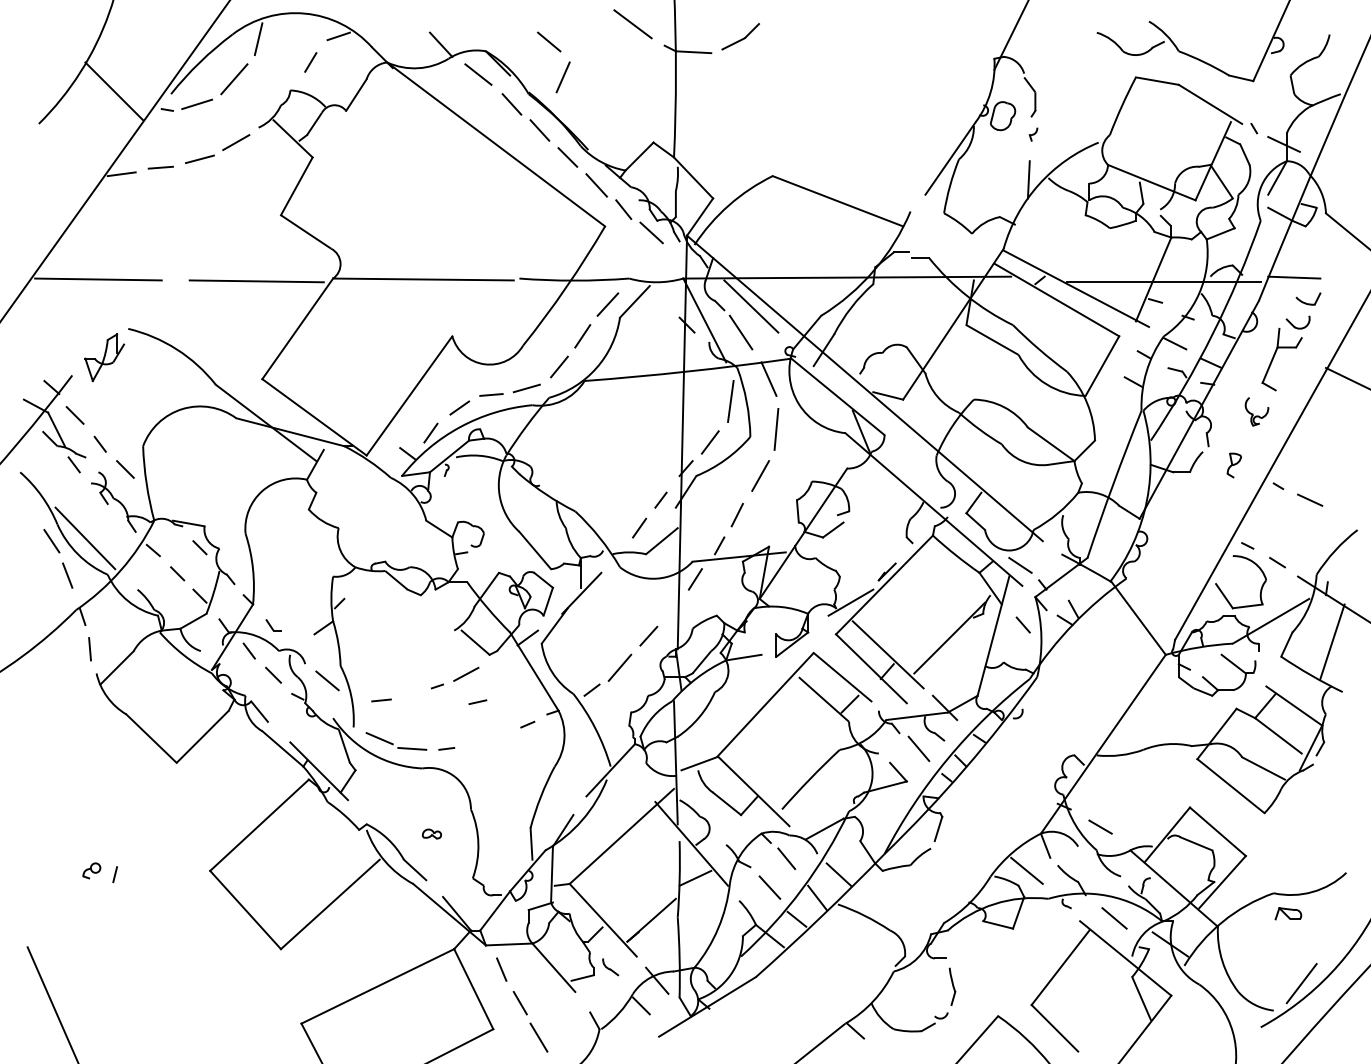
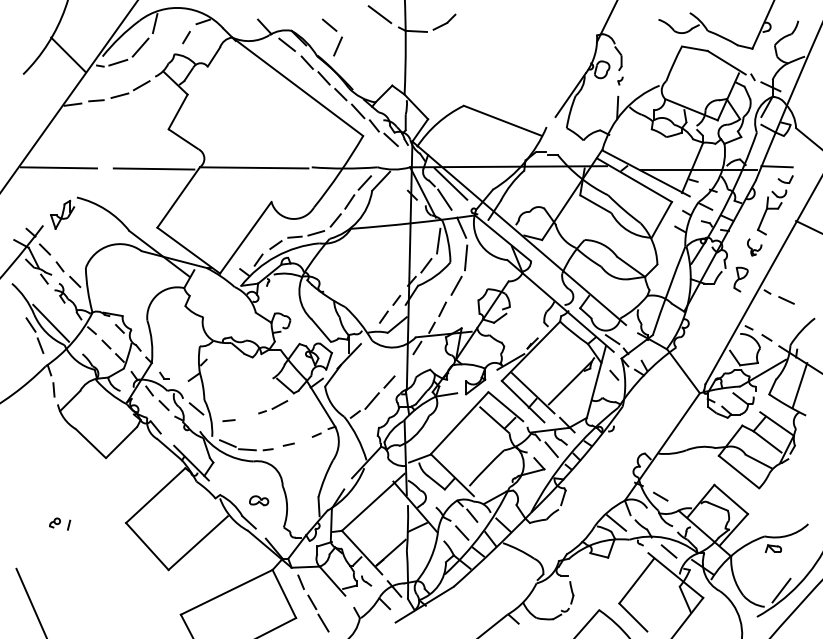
part: (1233, 465) -> (740, 279), size x1.67
line: (477, 701) -> (288, 444), moved
part: (432, 833) -> (259, 500), size x1.67

